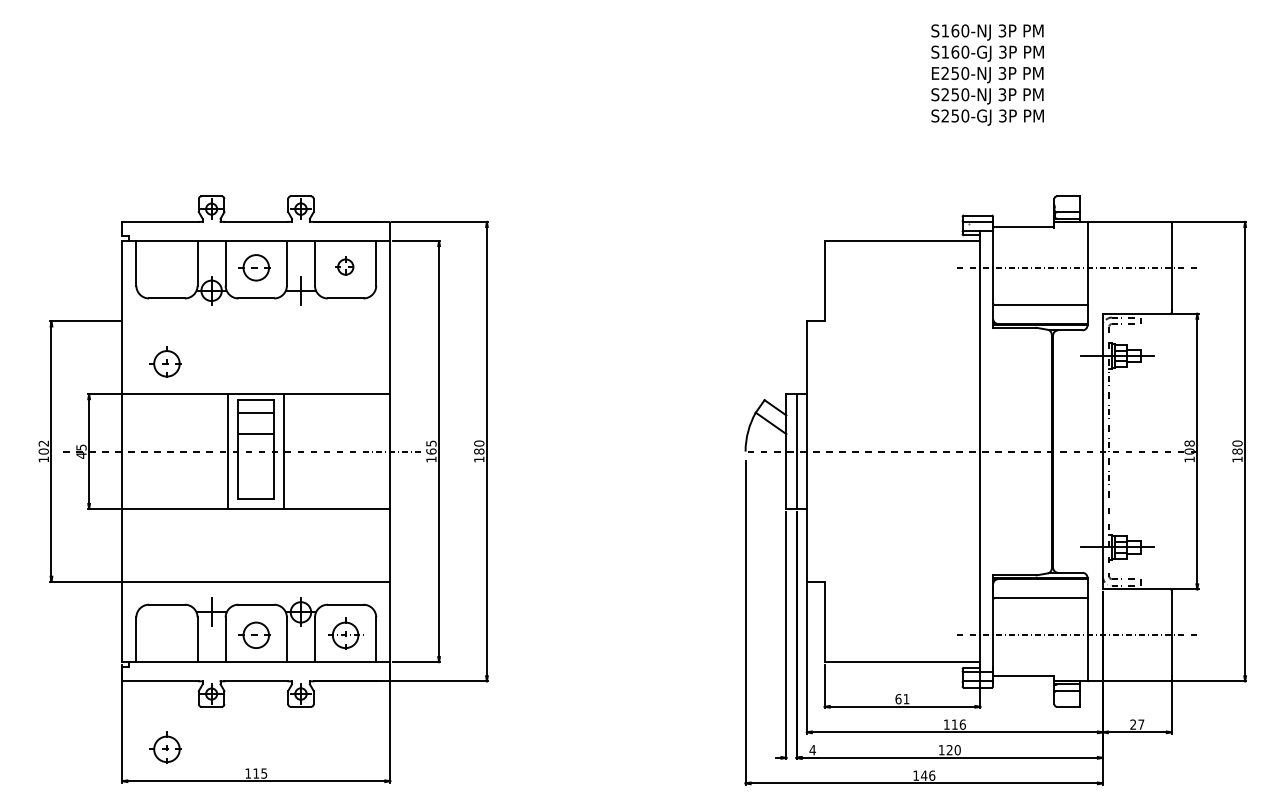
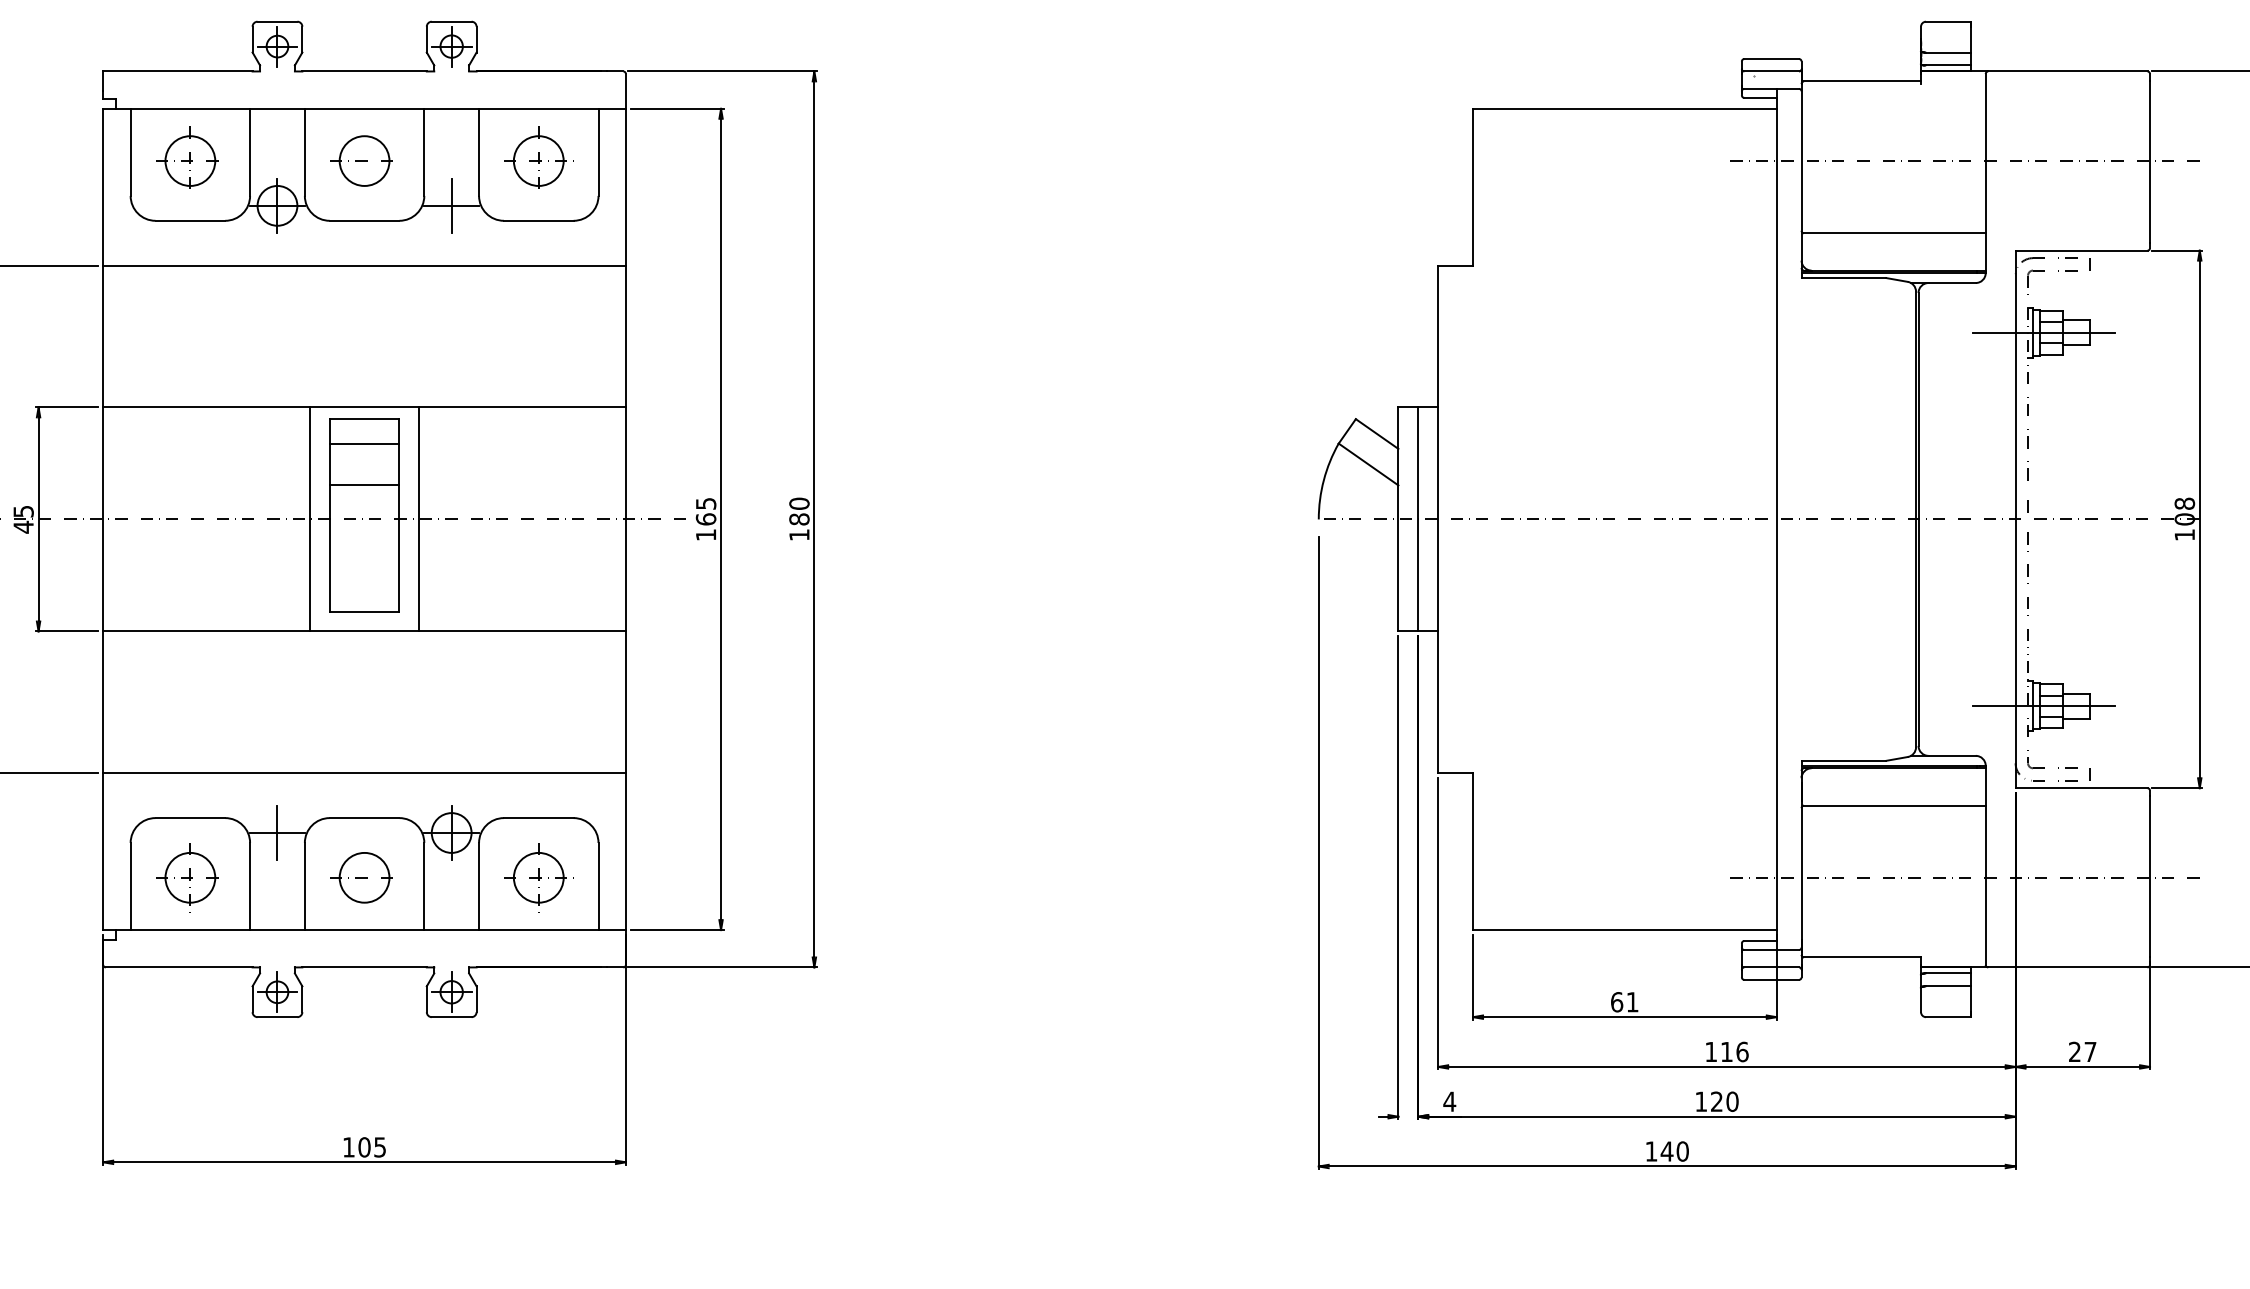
part: (345, 265) -> (538, 156), size x1.67
line: (256, 321) -> (364, 265), added
part: (165, 361) -> (187, 156), moved
part: (165, 747) -> (187, 874), moved
text: (256, 773) -> (364, 1147), 115 -> 105
text: (932, 775) -> (1683, 1151), 146 -> 140

